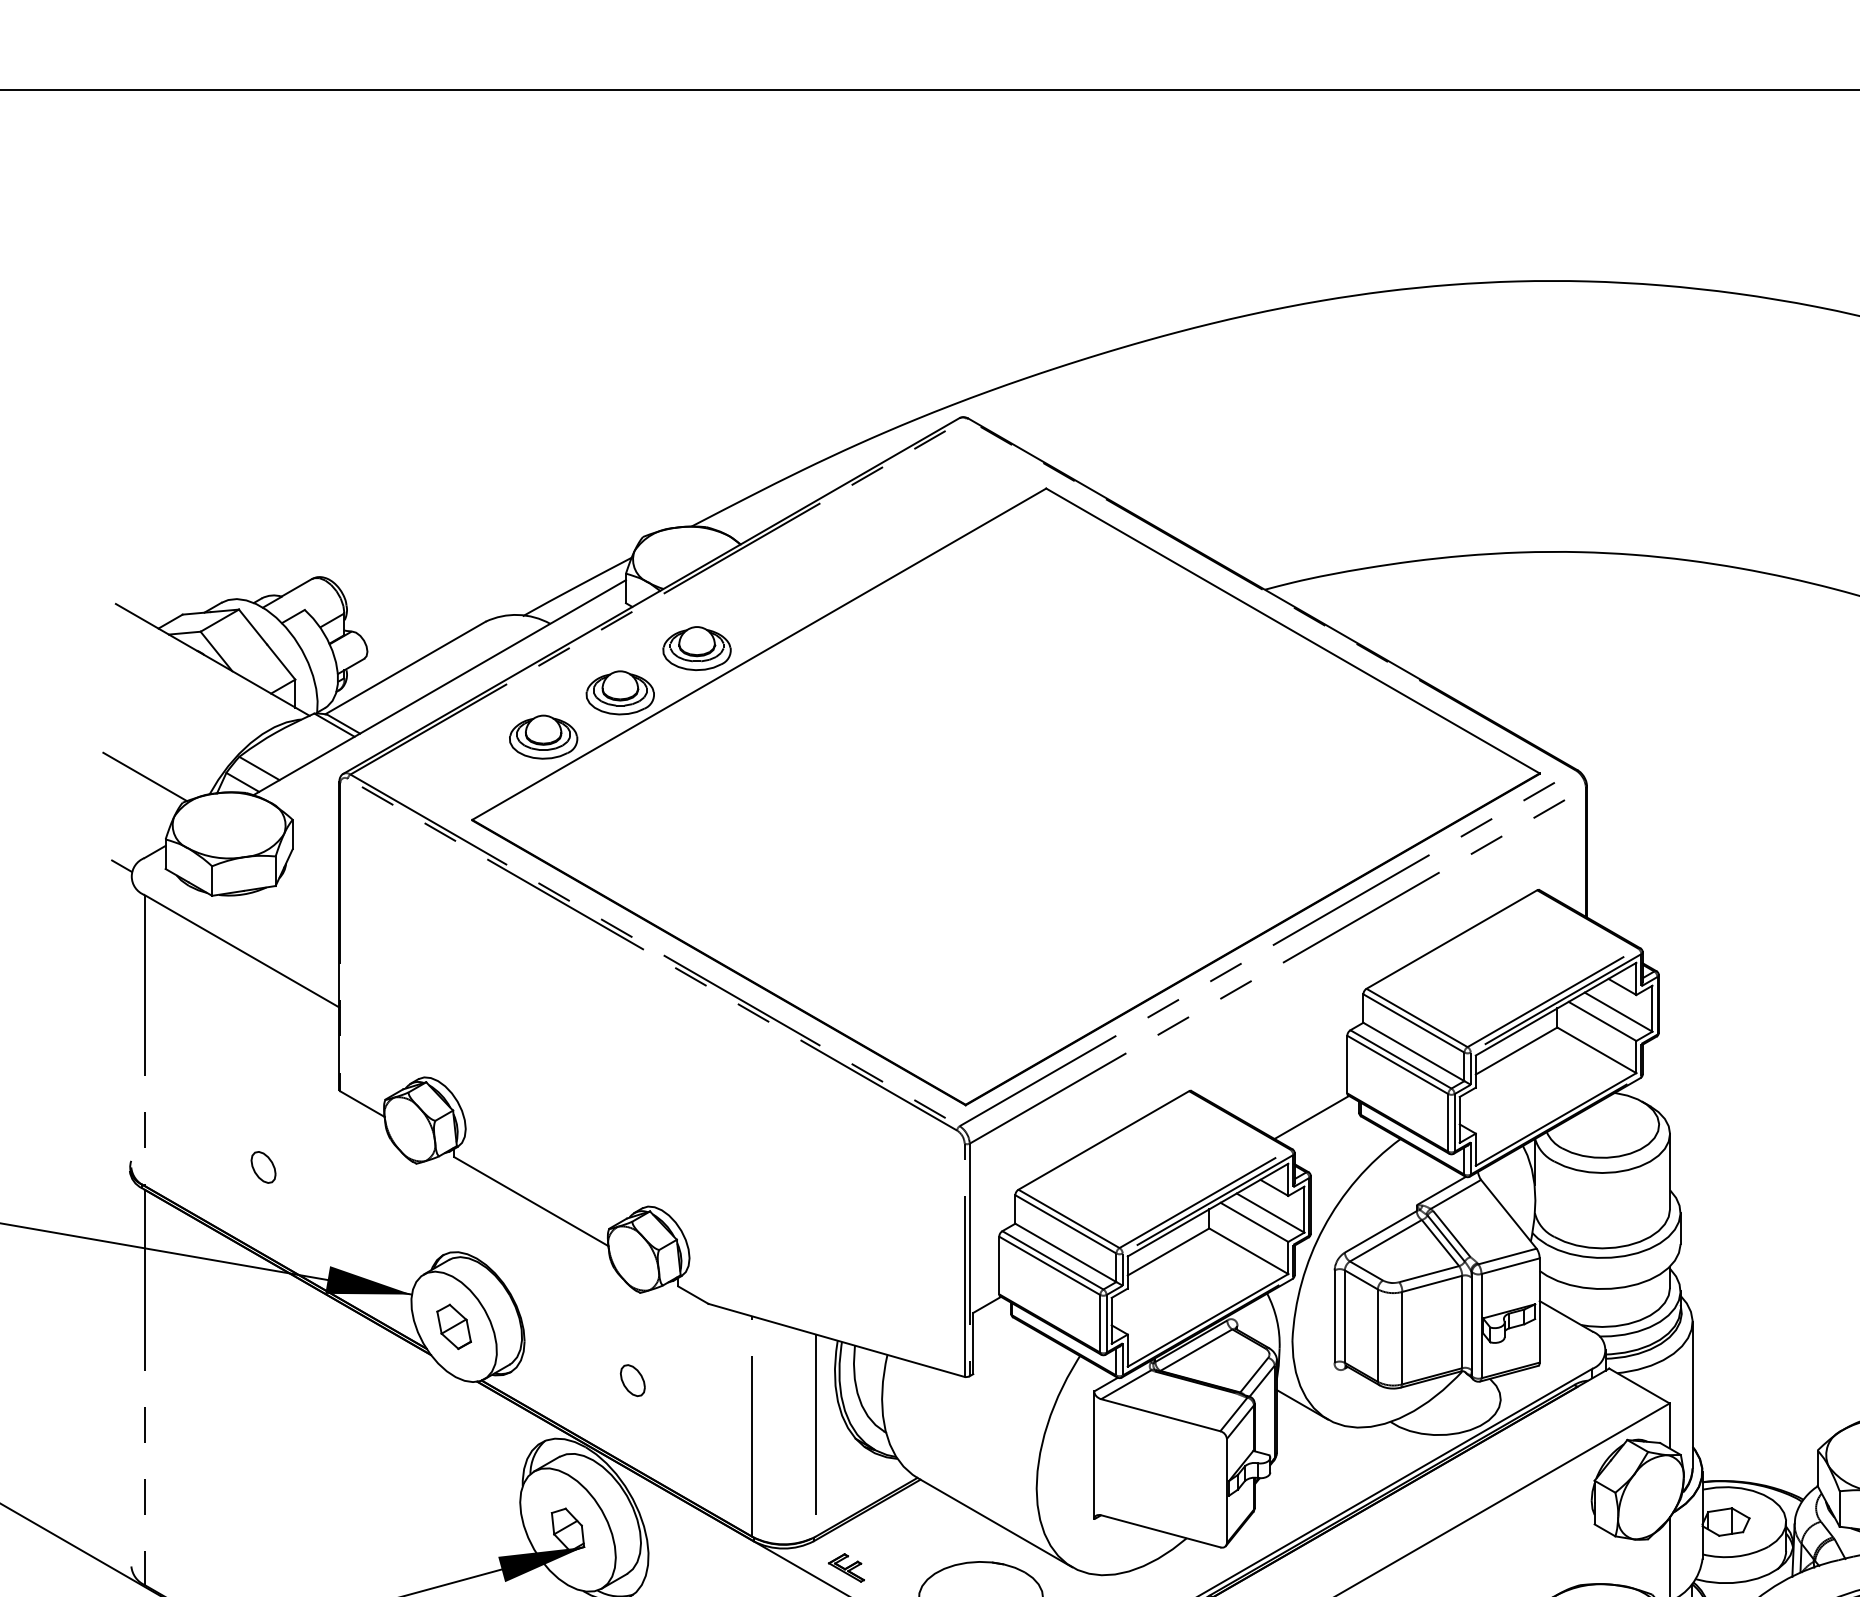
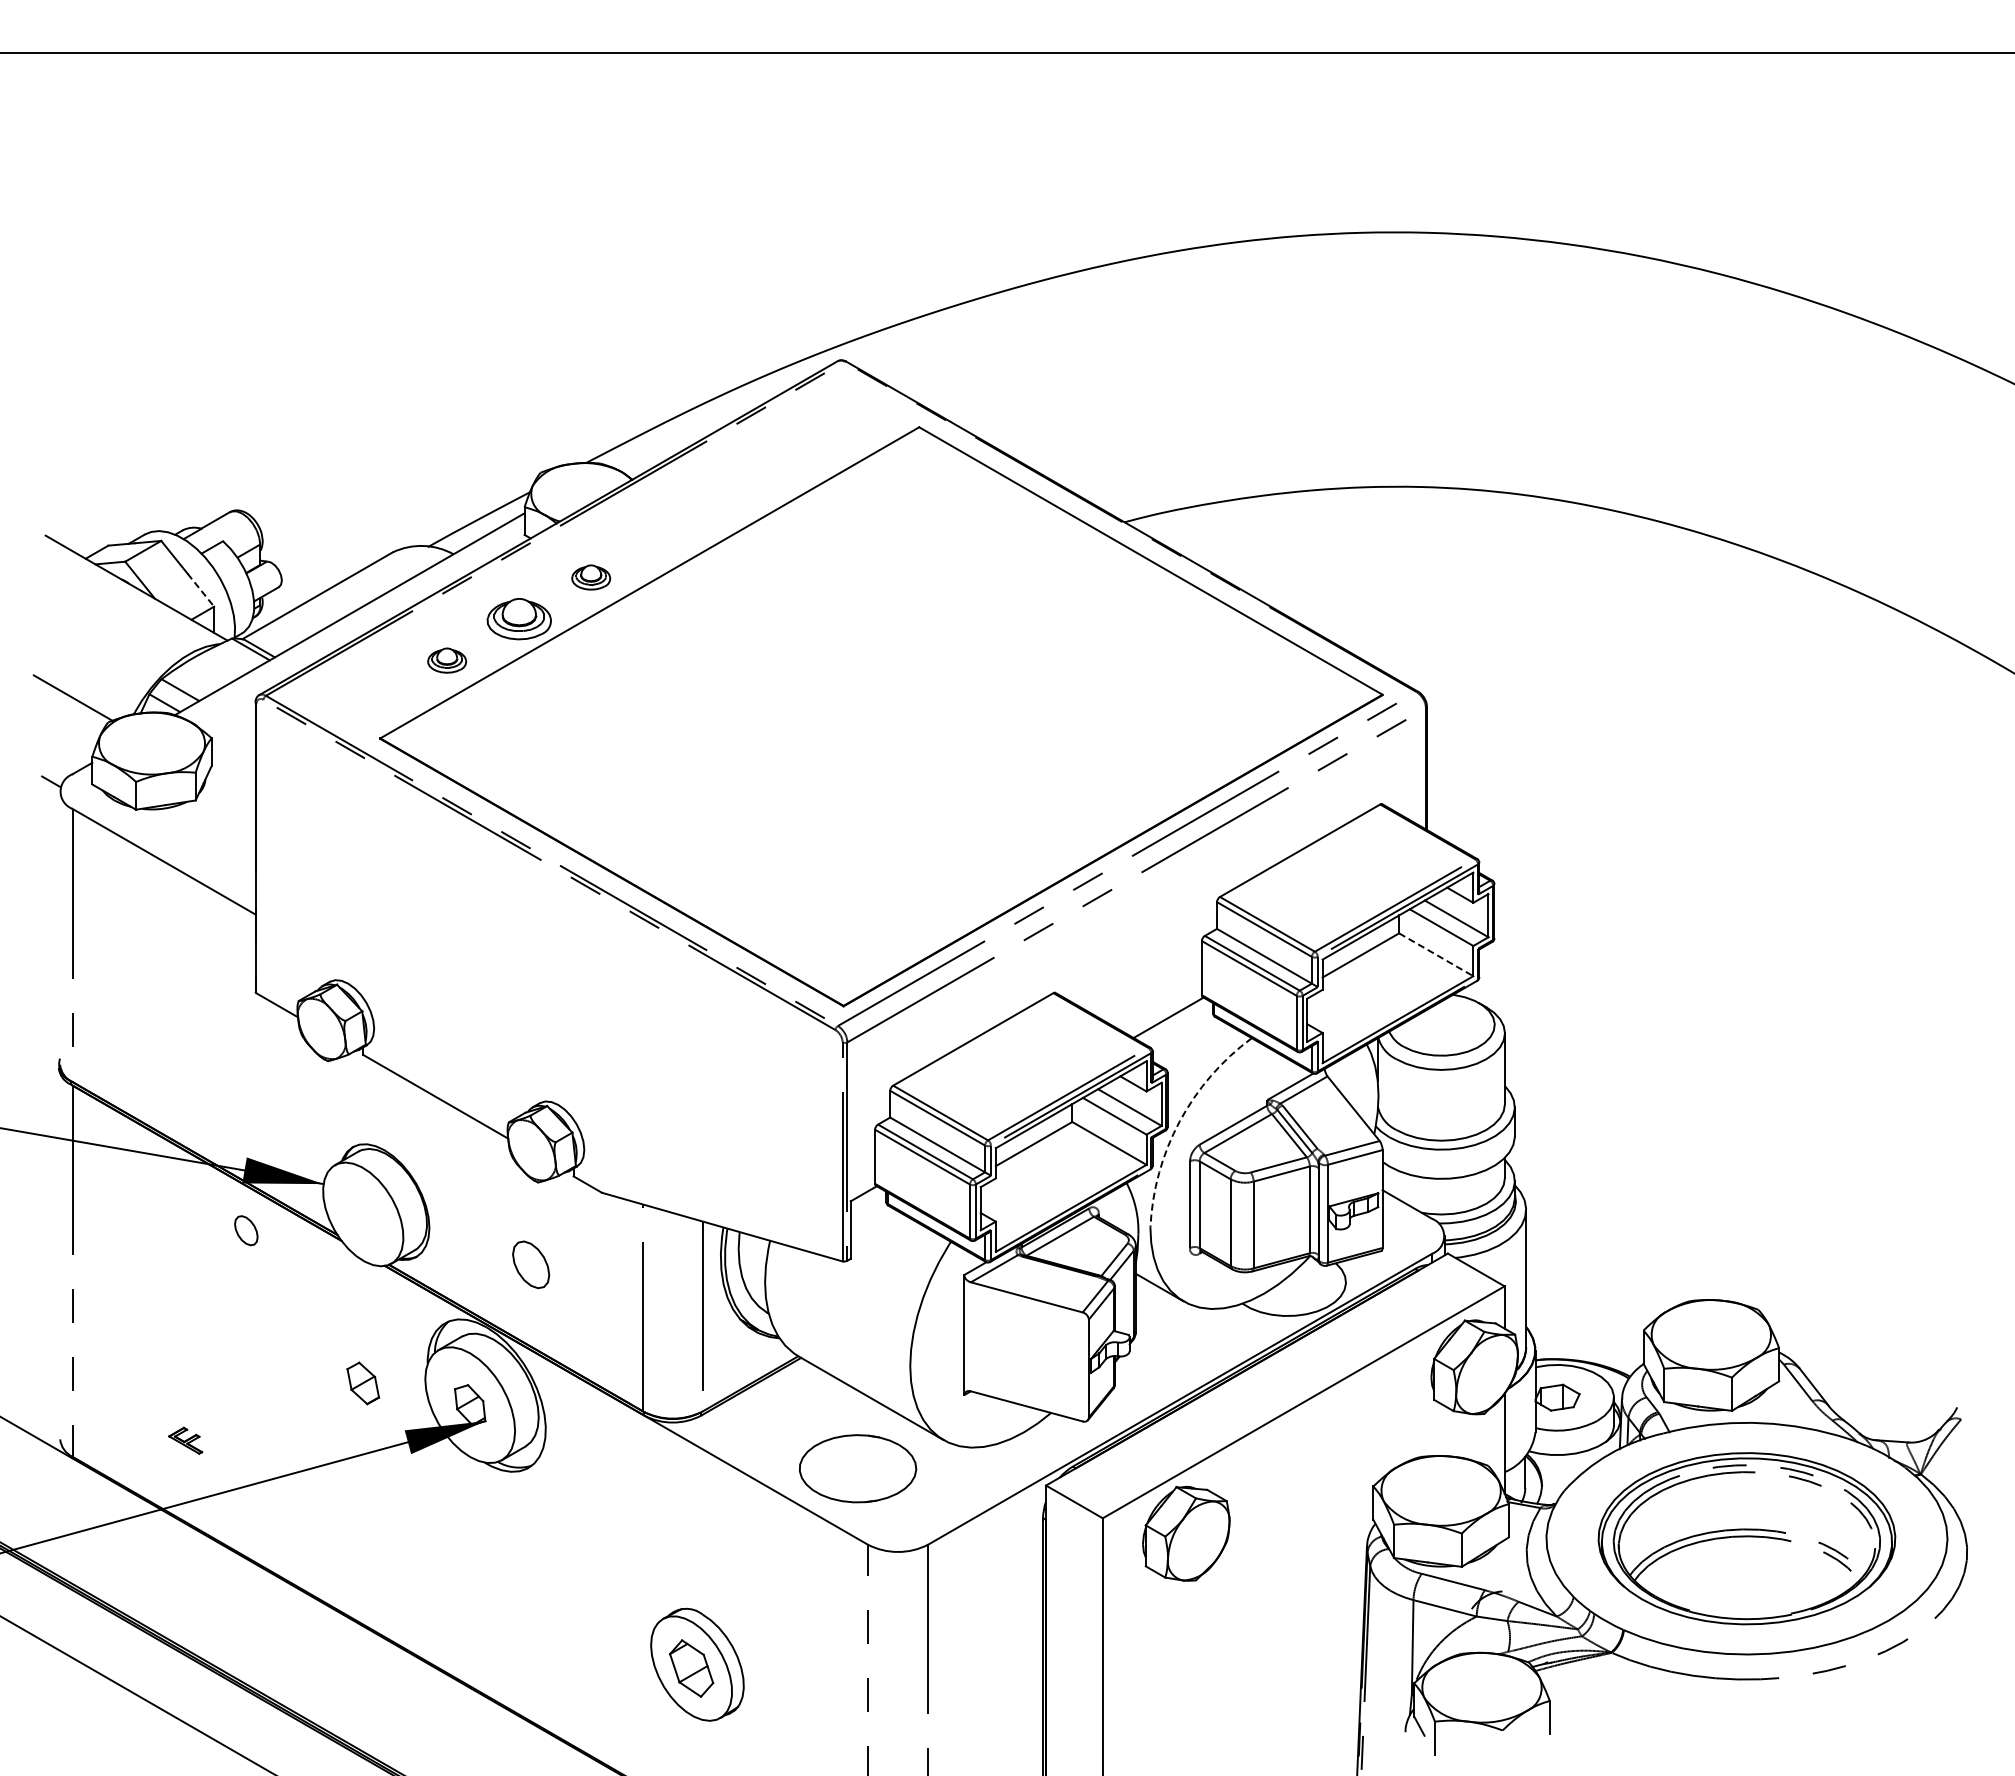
part: (696, 648) -> (590, 577), size x0.6
line: (281, 662) -> (201, 590), solid -> dashed
part: (542, 736) -> (446, 660), size x0.6
line: (1597, 1050) -> (1436, 954), solid -> dashed
part: (263, 1167) -> (246, 1230), moved
arc: (1323, 1227) -> (1179, 1121), solid -> dashed
part: (454, 1326) -> (363, 1383), moved
part: (632, 1380) -> (530, 1264), size x1.6
part: (846, 1567) -> (185, 1440), moved

